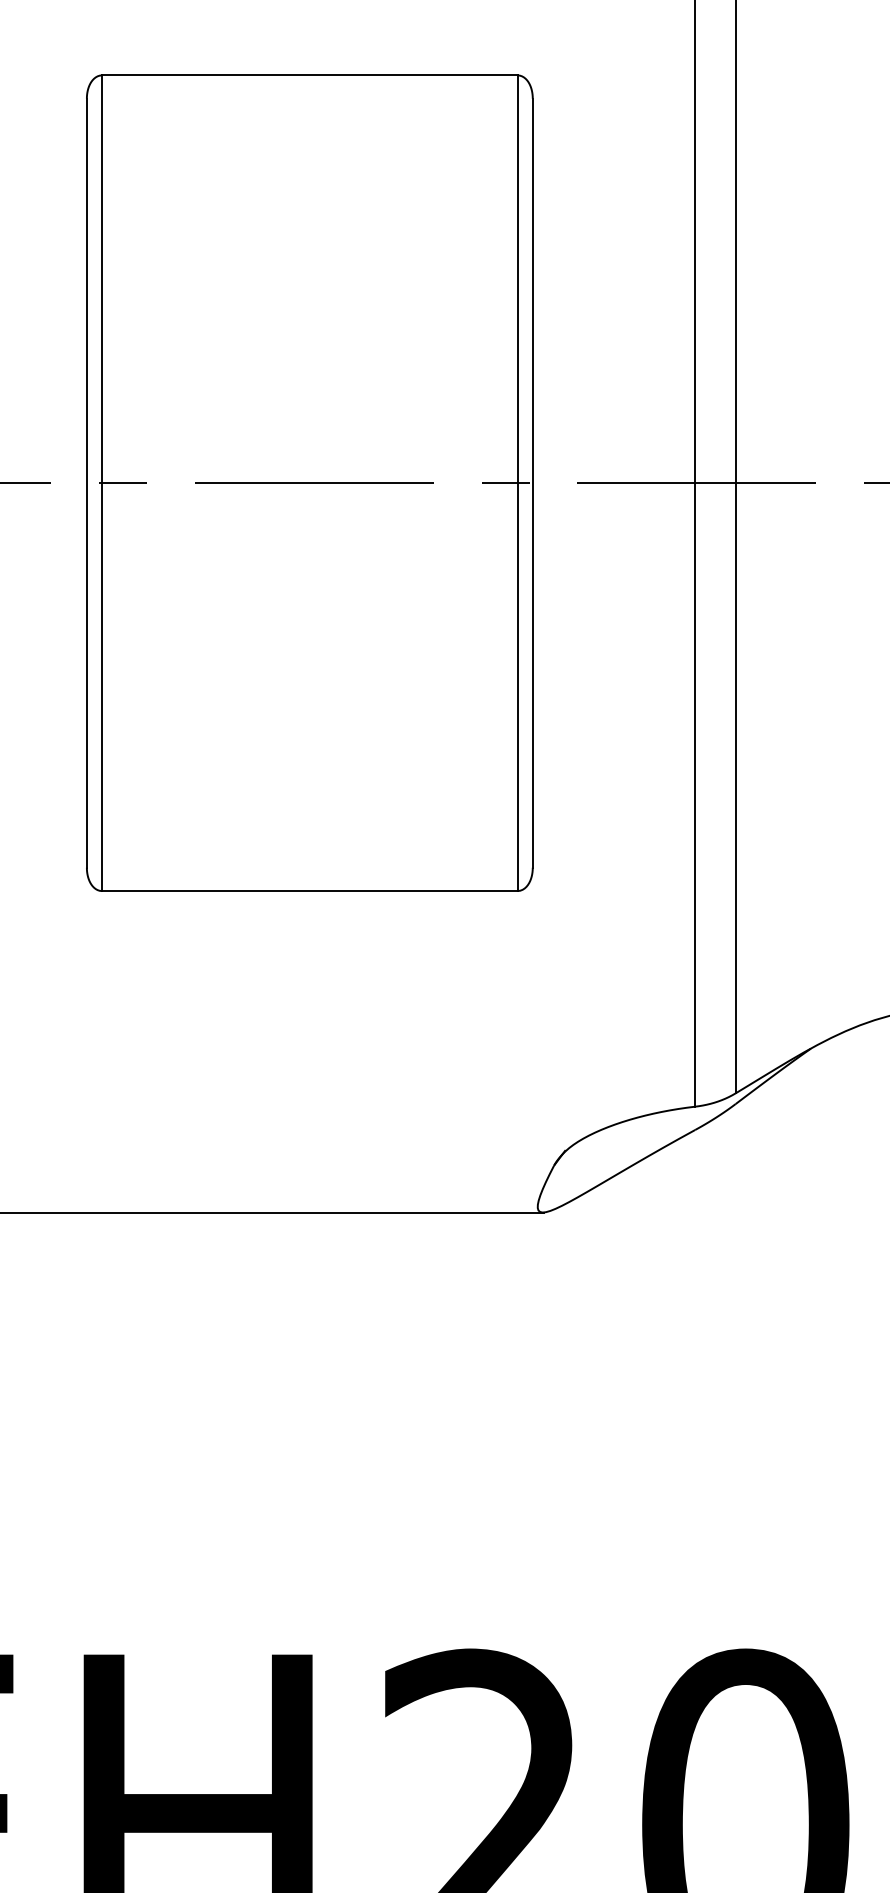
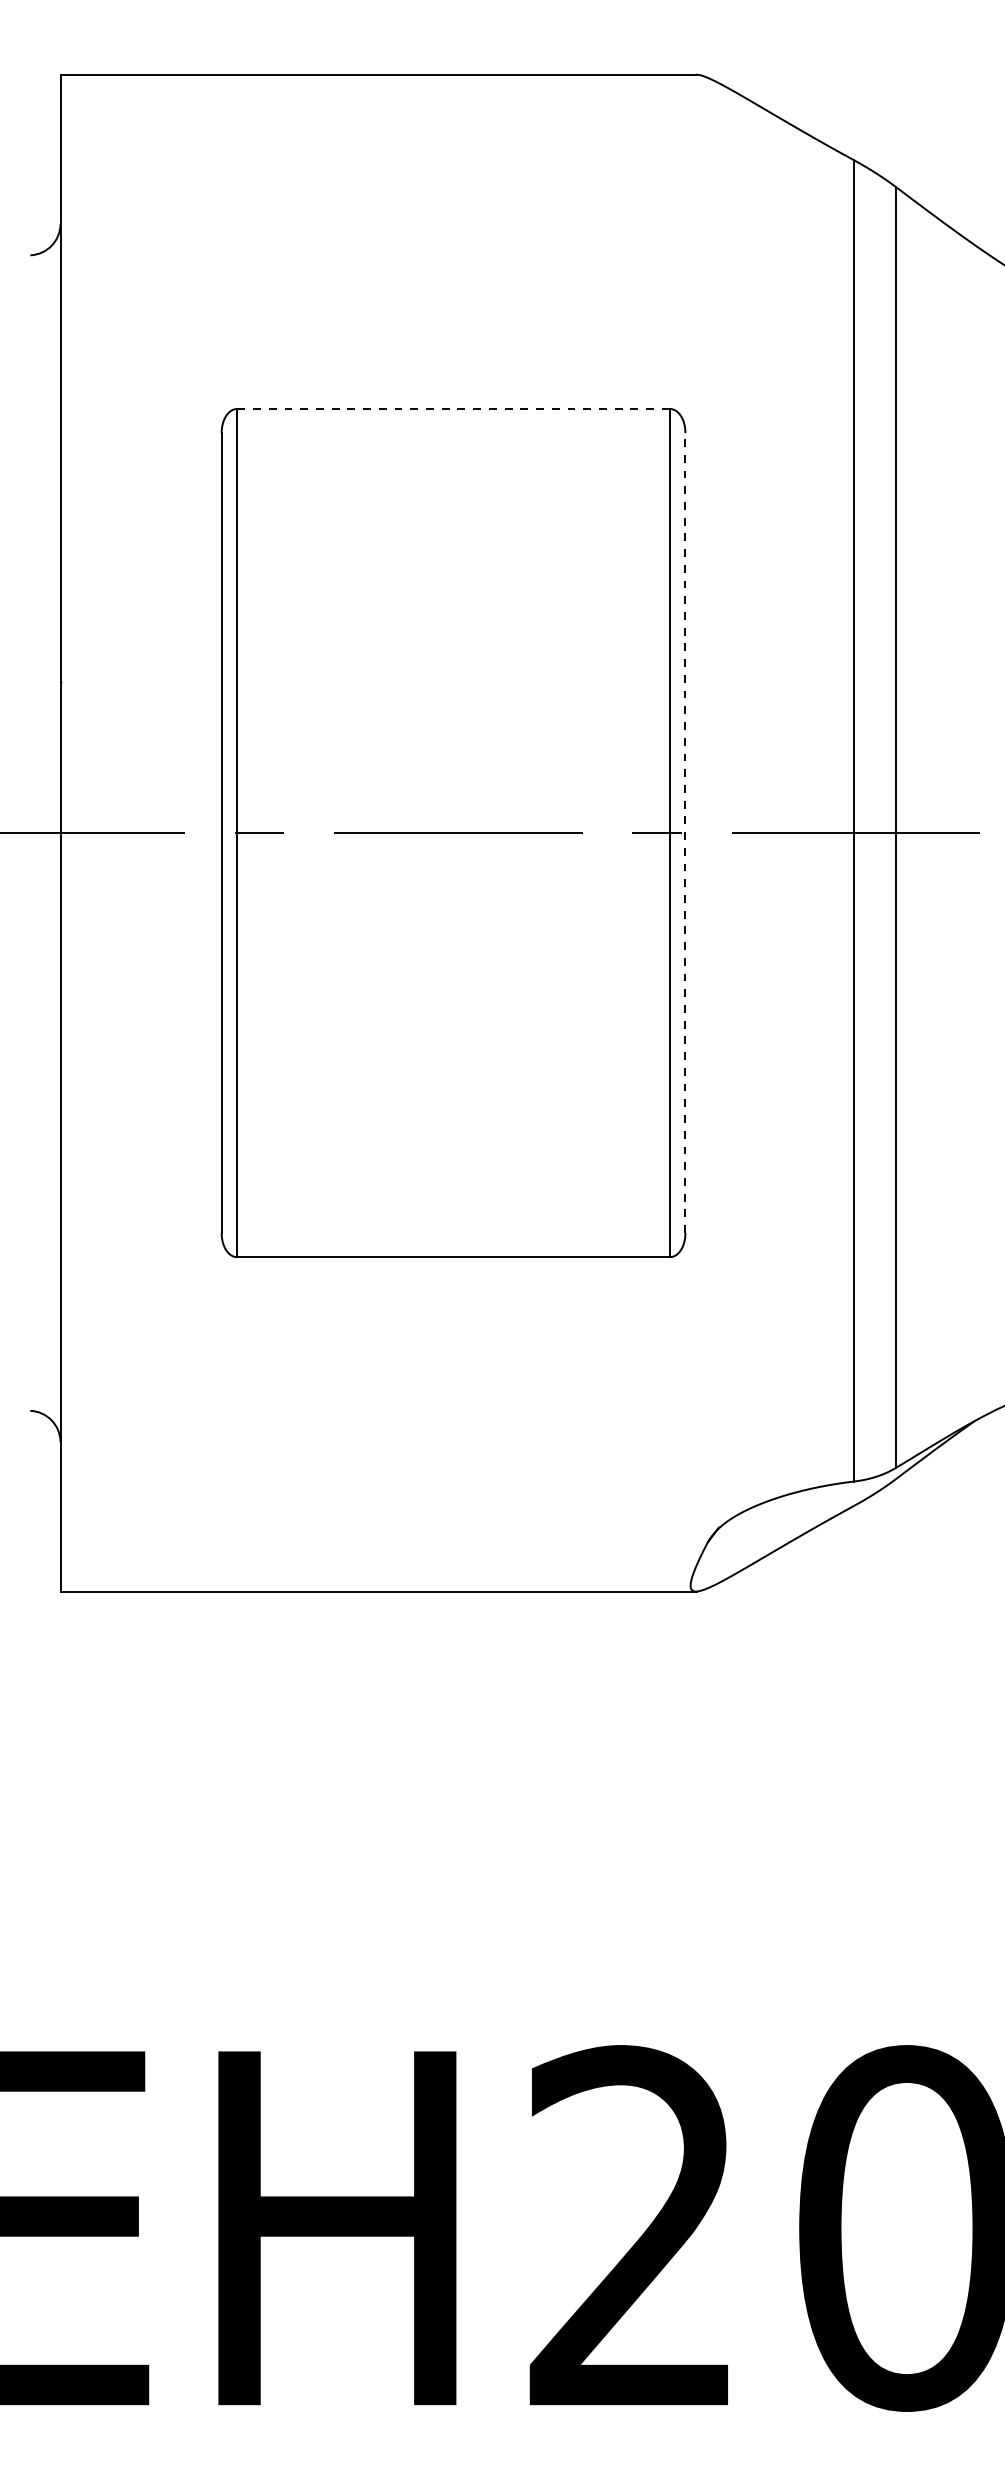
line: (309, 74) -> (453, 408), solid -> dashed
line: (532, 483) -> (685, 833), solid -> dashed

